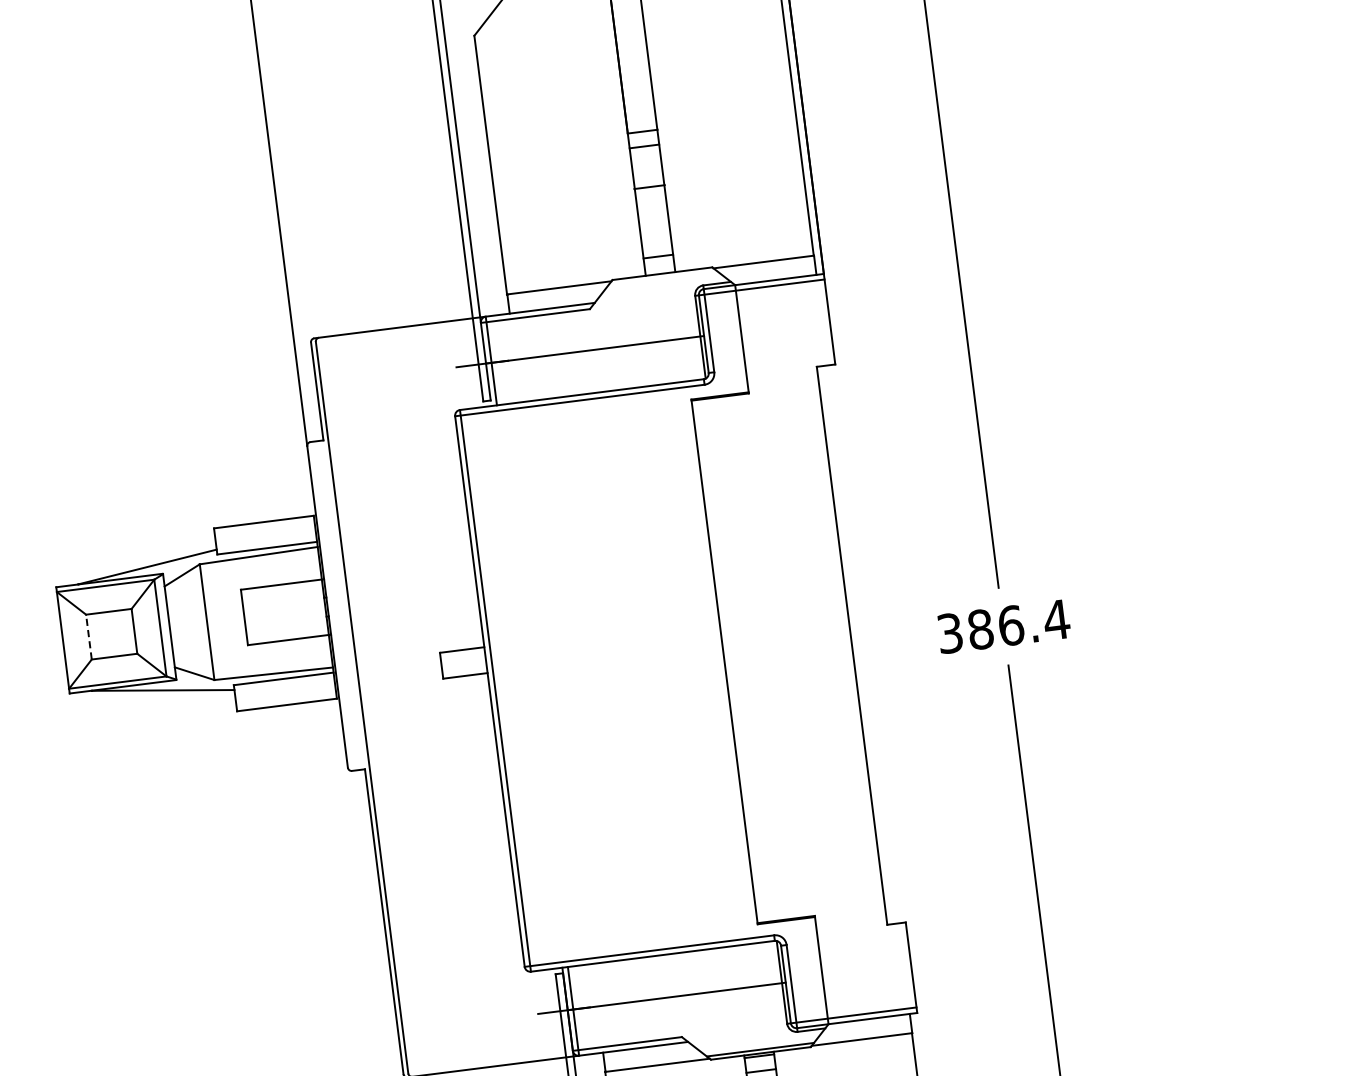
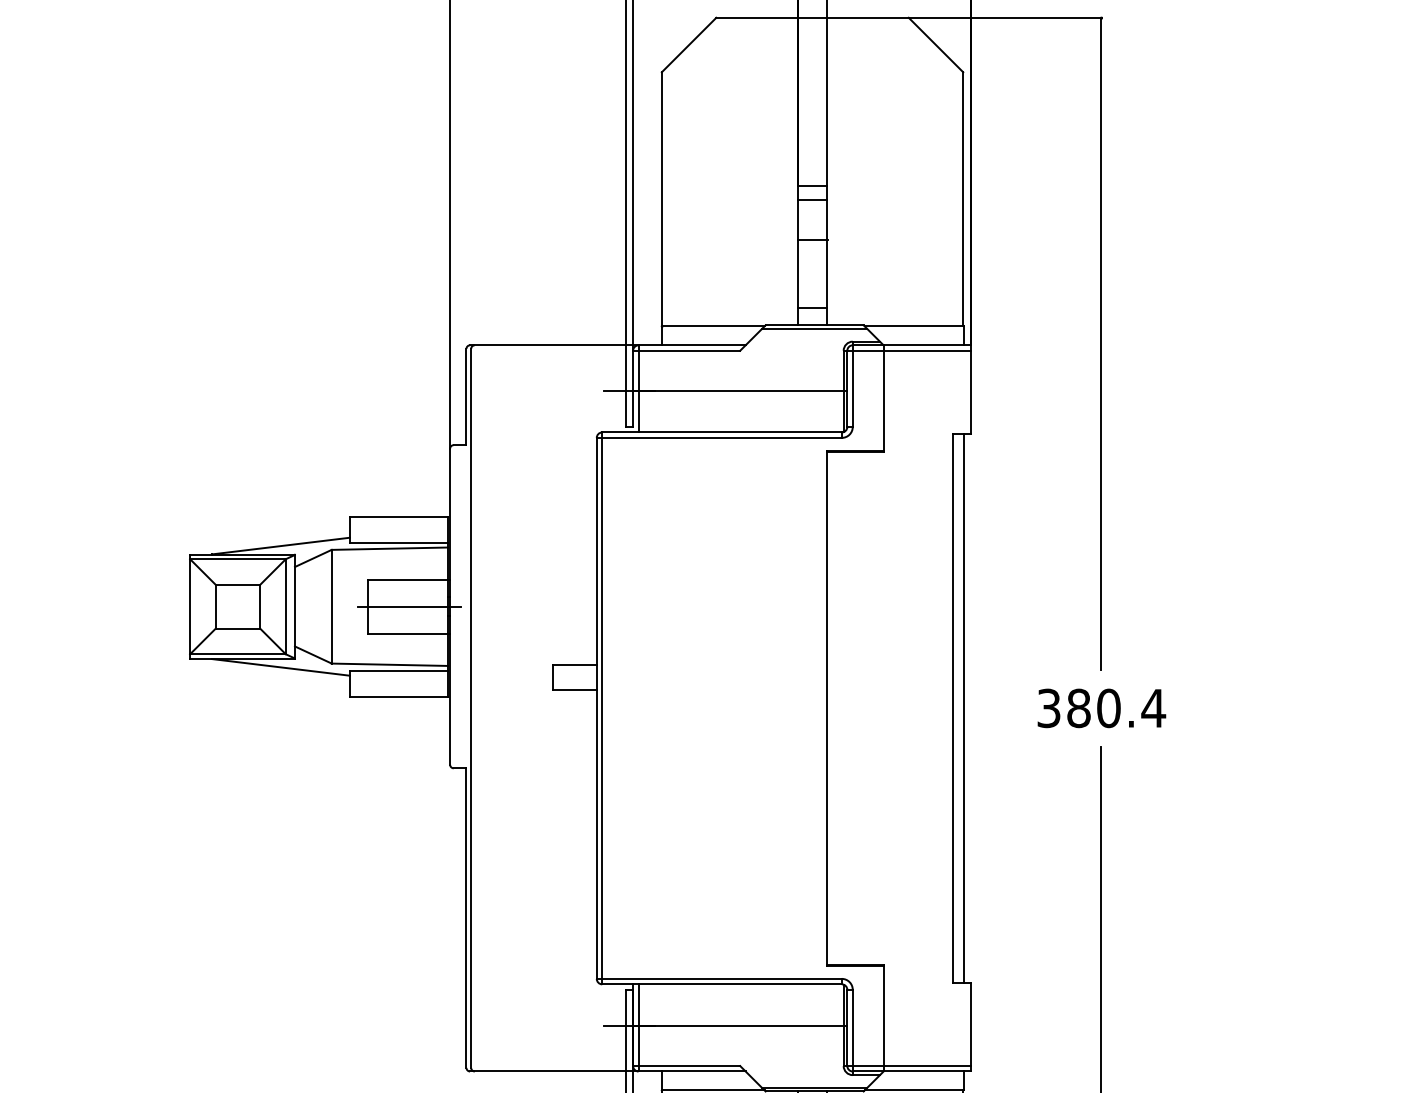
line: (662, 276) -> (814, 328), added
line: (286, 611) -> (409, 606), added
text: (1010, 624) -> (1108, 707), 386.4 -> 380.4
line: (88, 636) -> (215, 606), dashed -> solid
line: (863, 644) -> (963, 708), added

